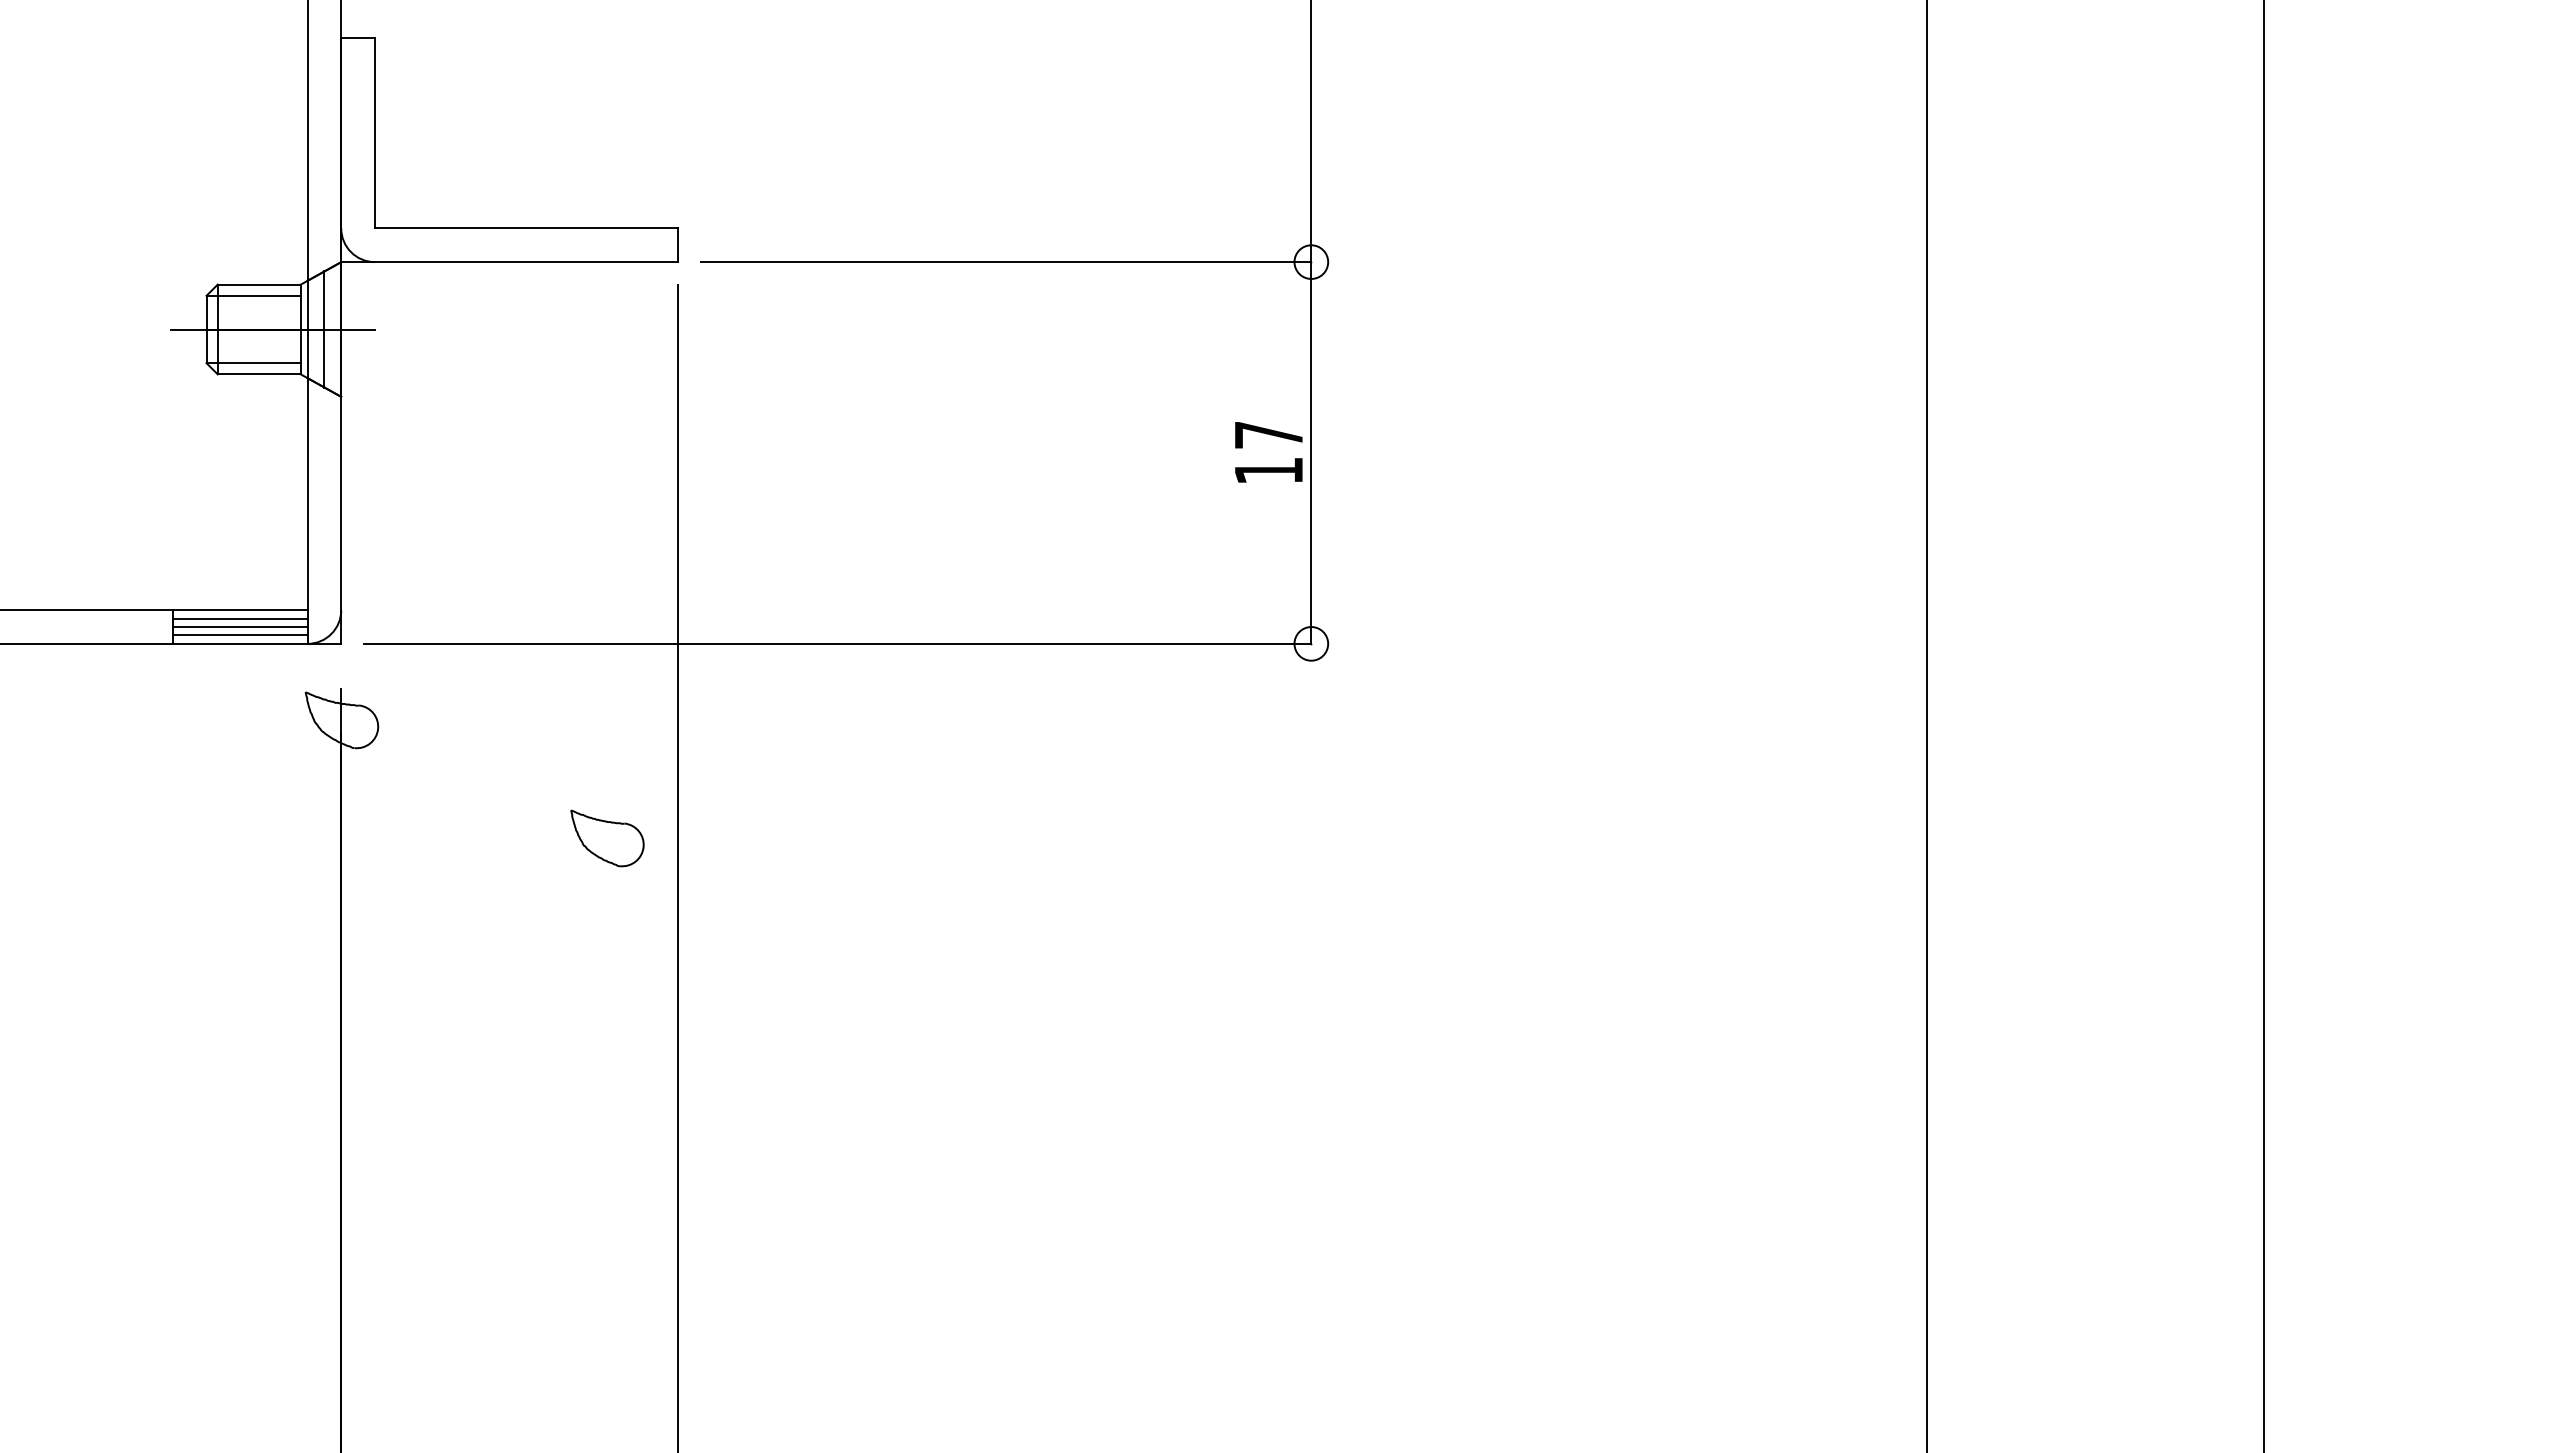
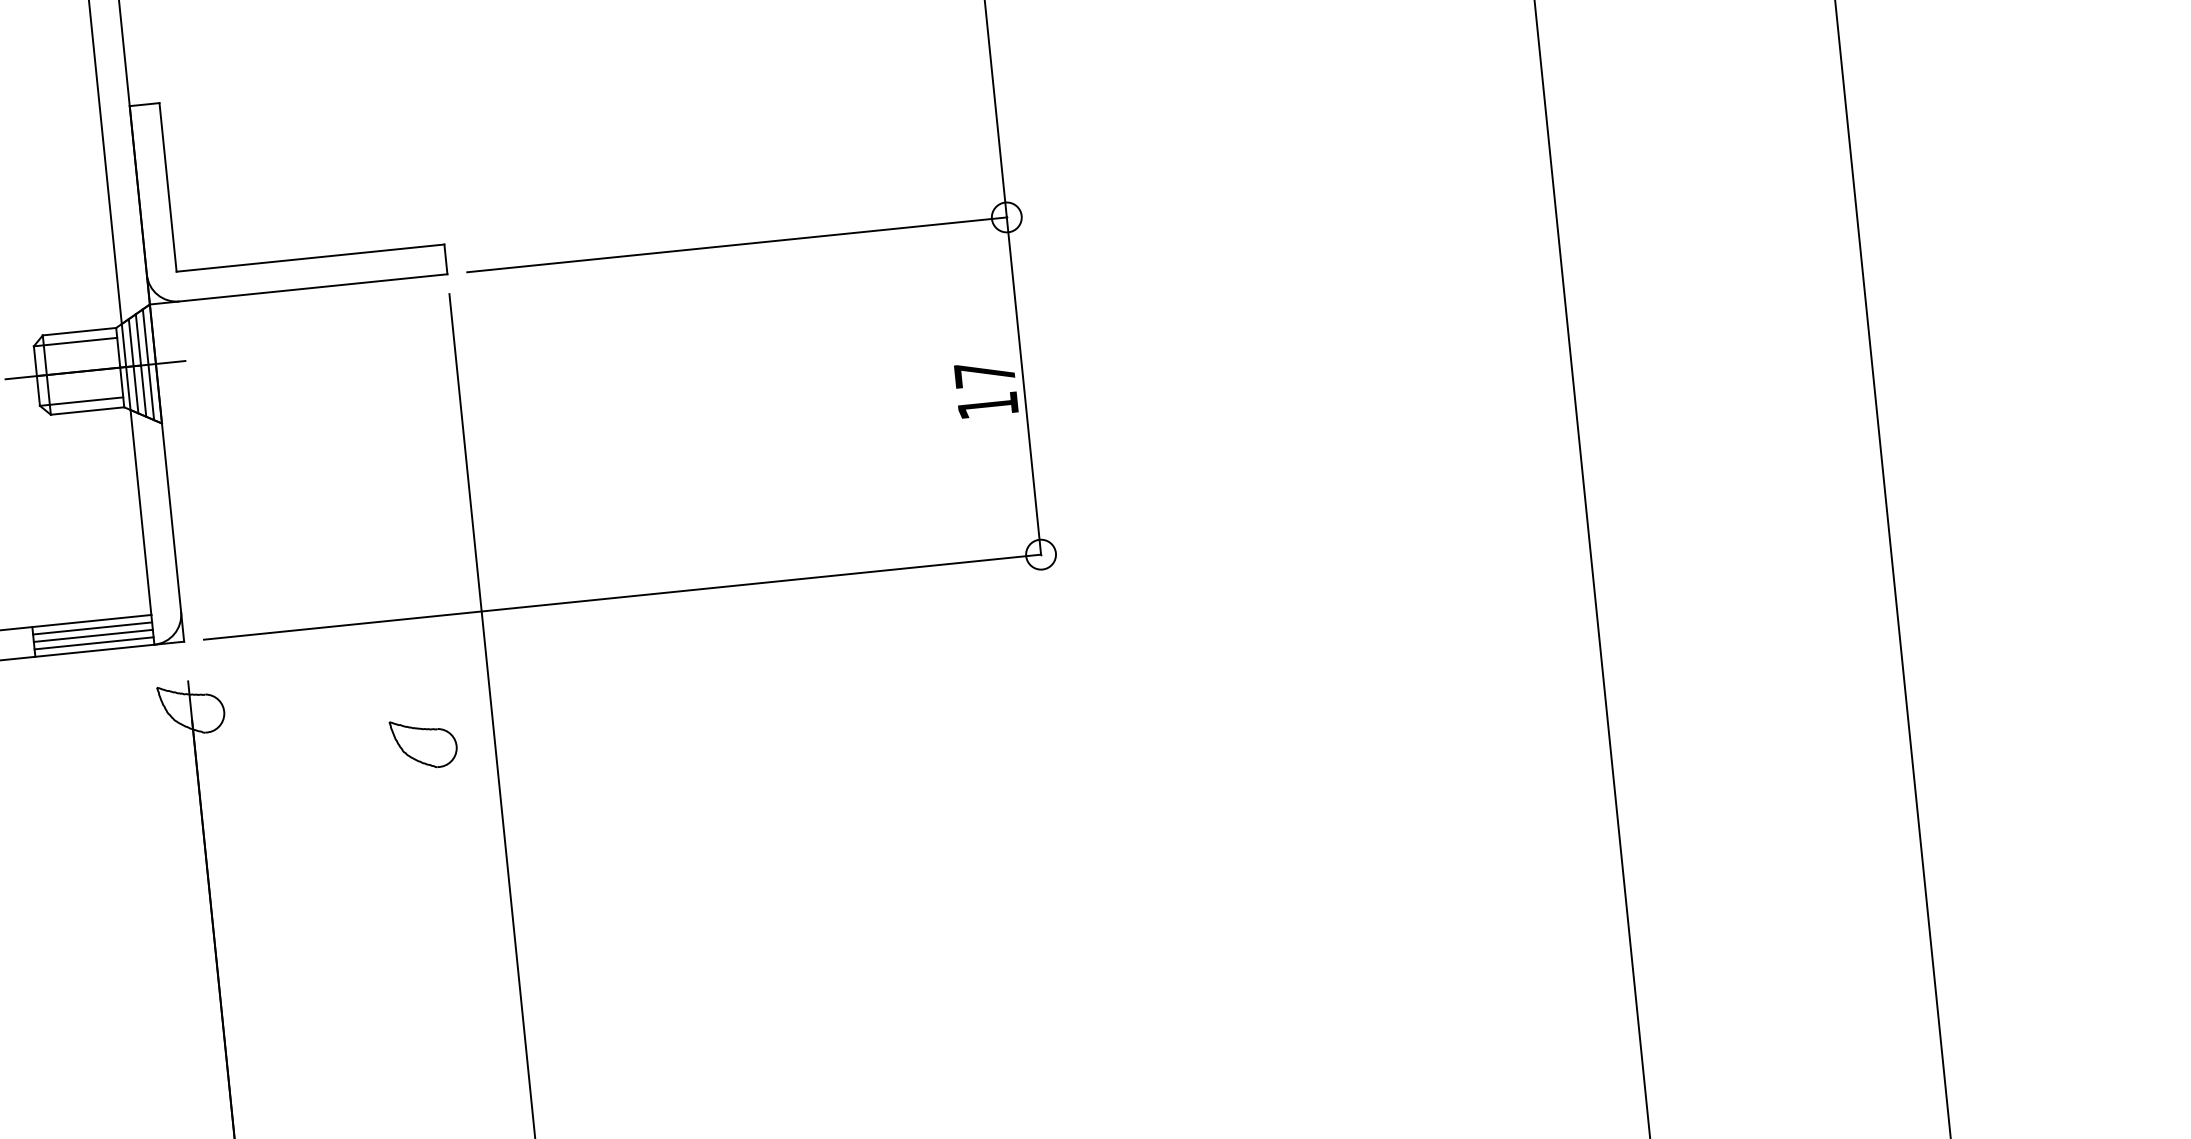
line: (316, 329) -> (134, 366), added
line: (332, 329) -> (148, 364), added
part: (607, 838) -> (424, 743), moved

